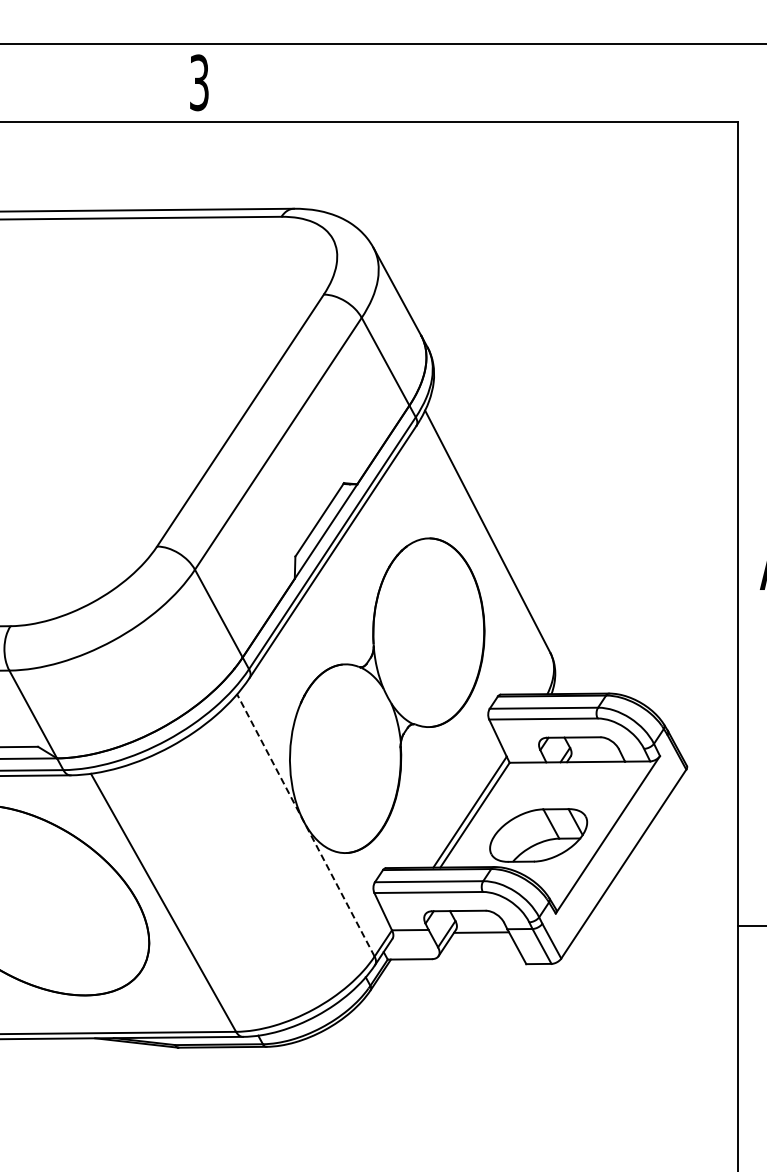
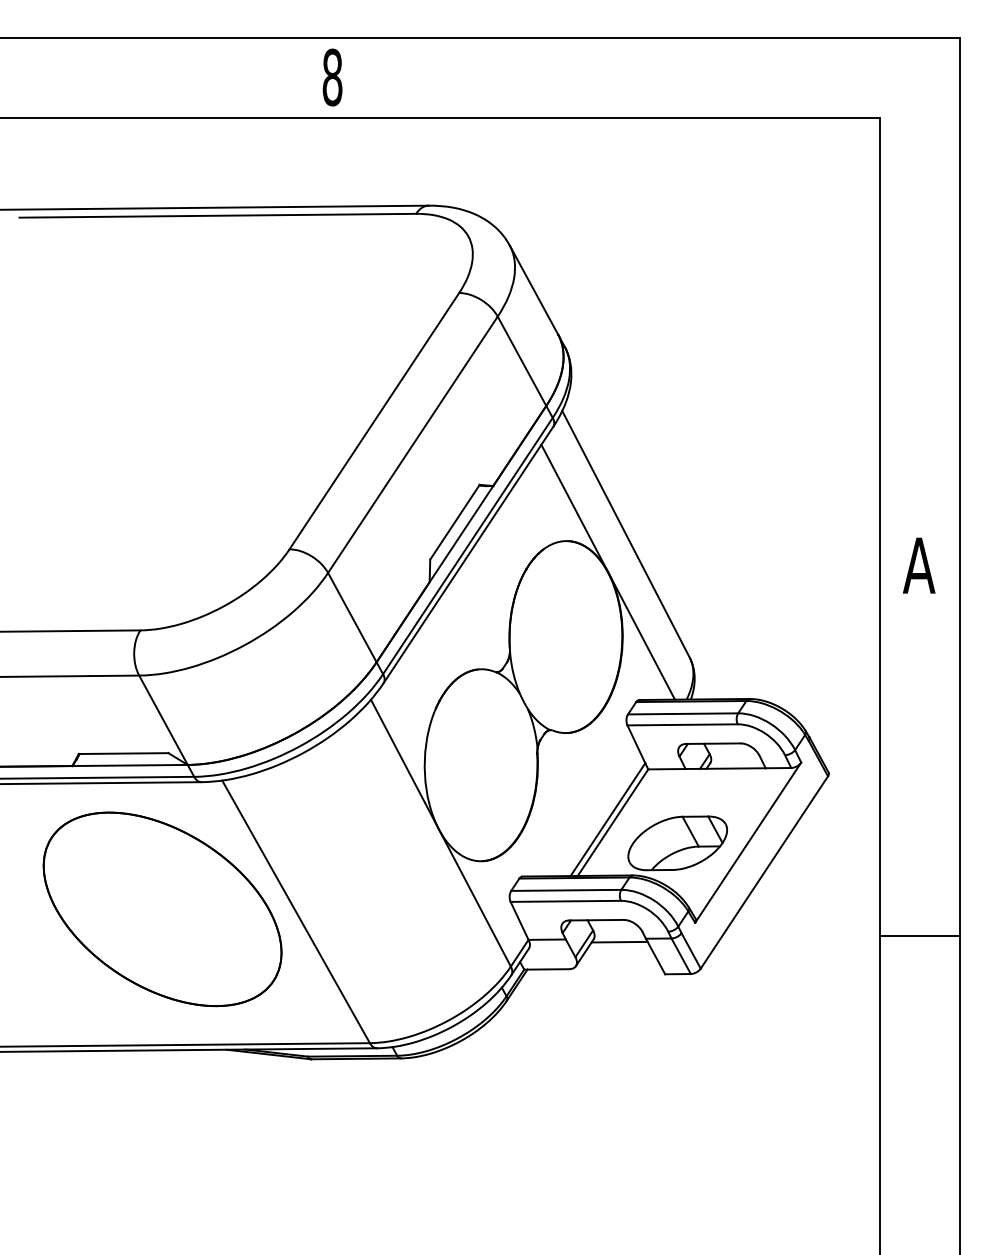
text: (199, 82) -> (332, 77), 3 -> 8
line: (469, 568) -> (607, 571), added
line: (305, 825) -> (440, 833), dashed -> solid

